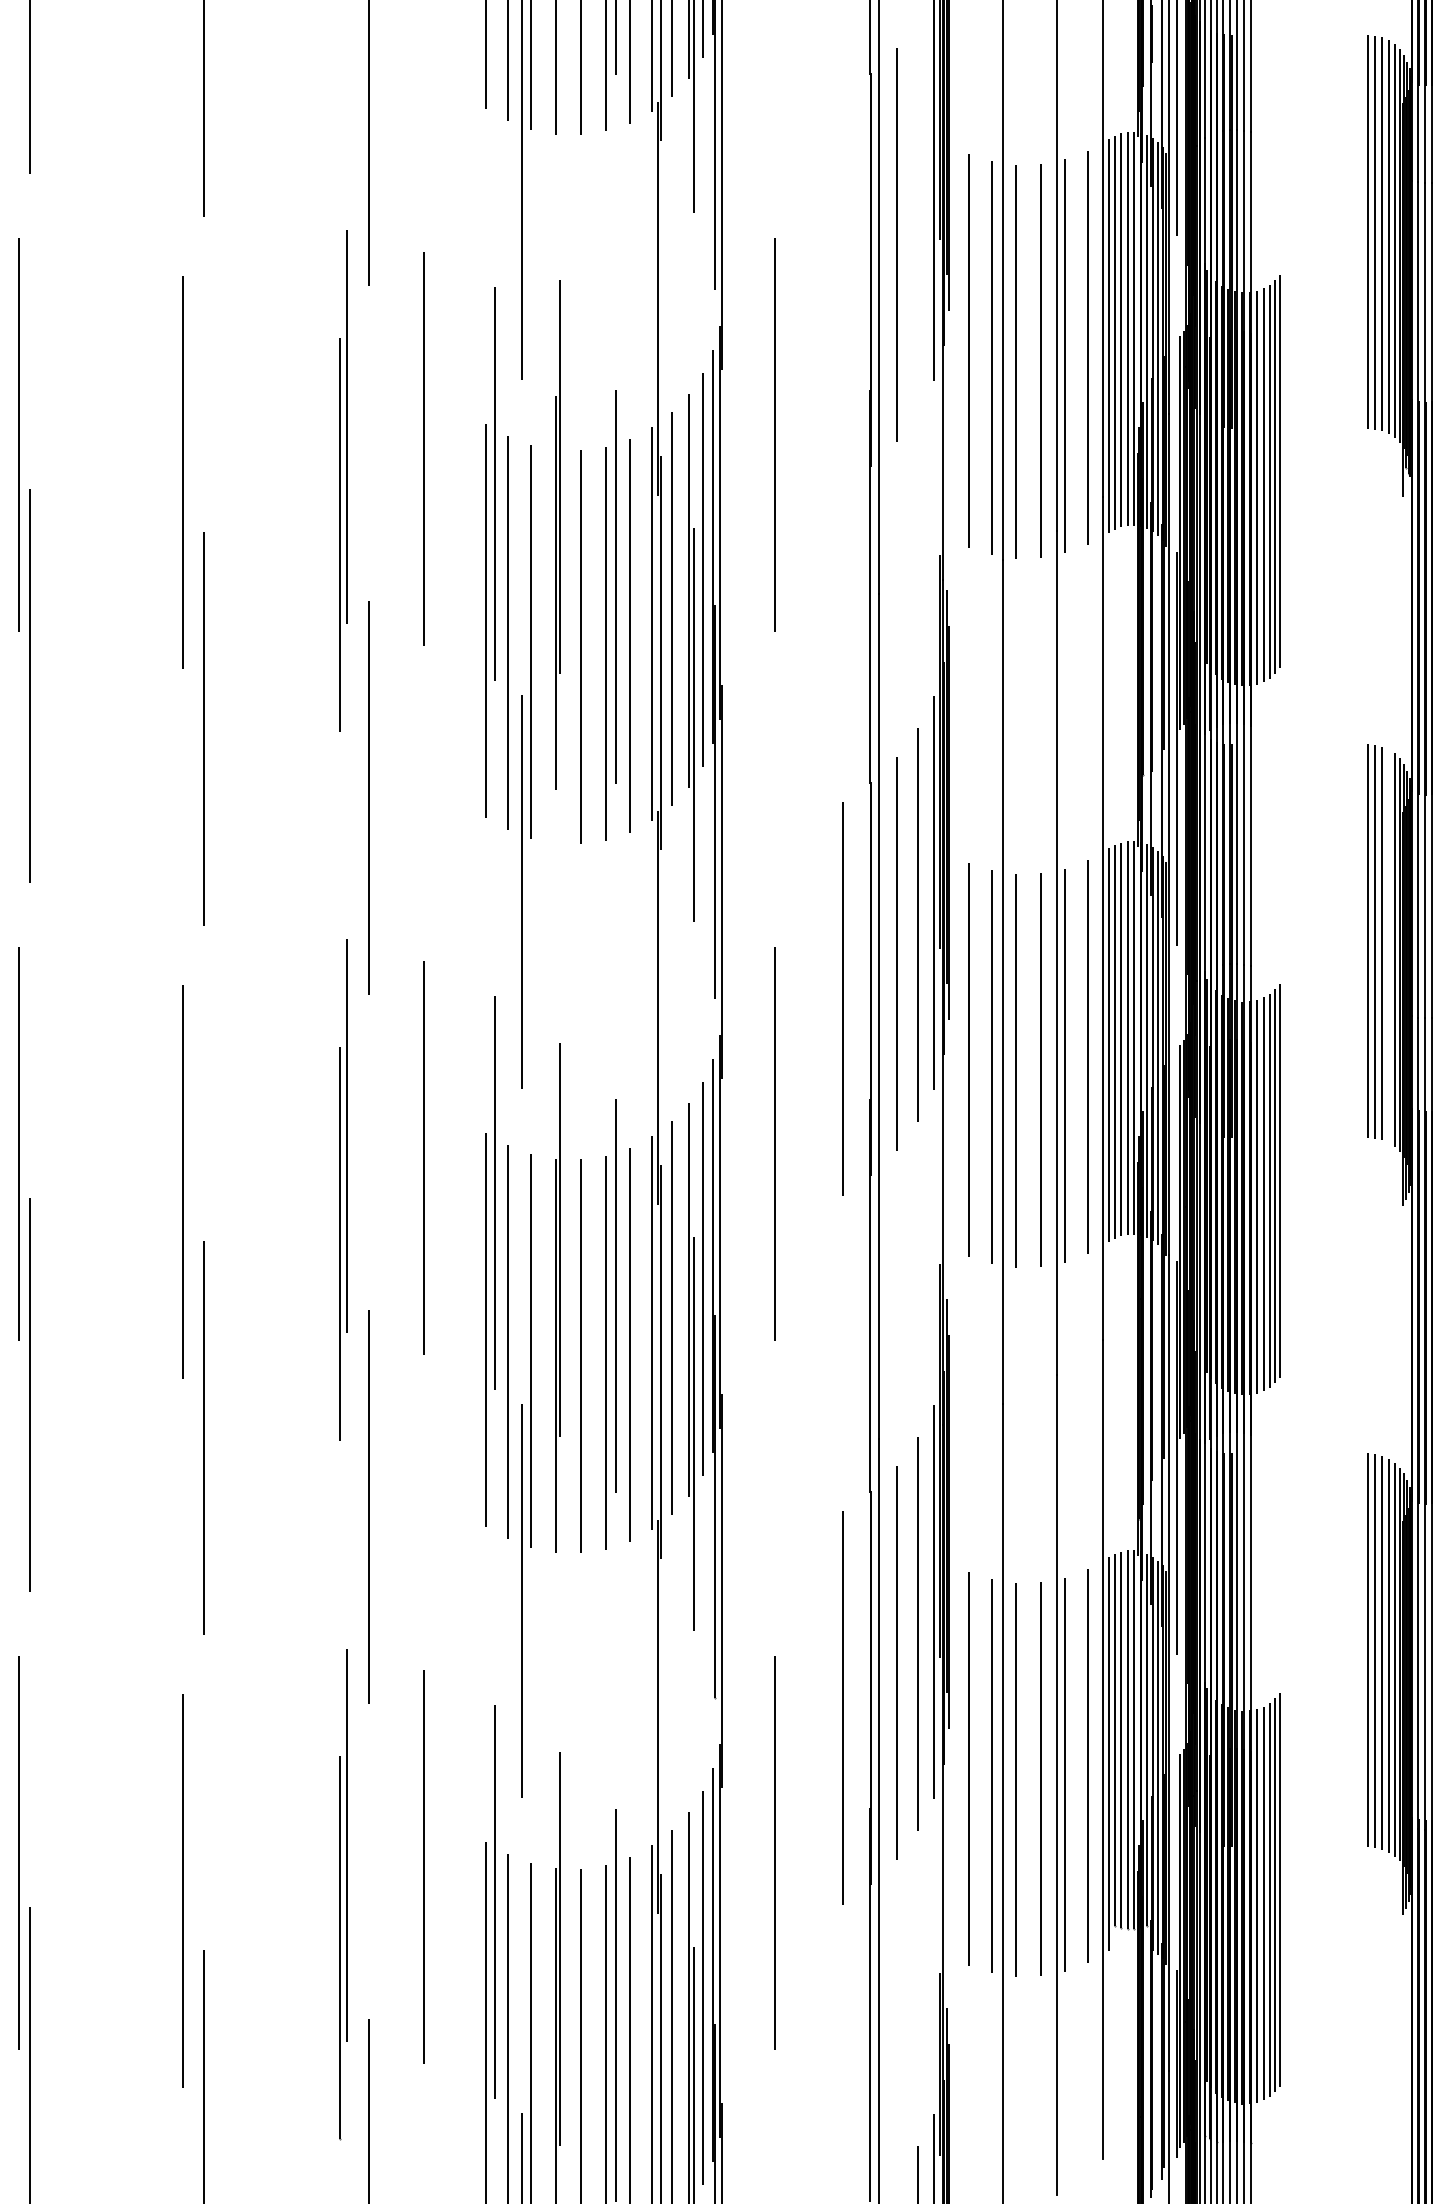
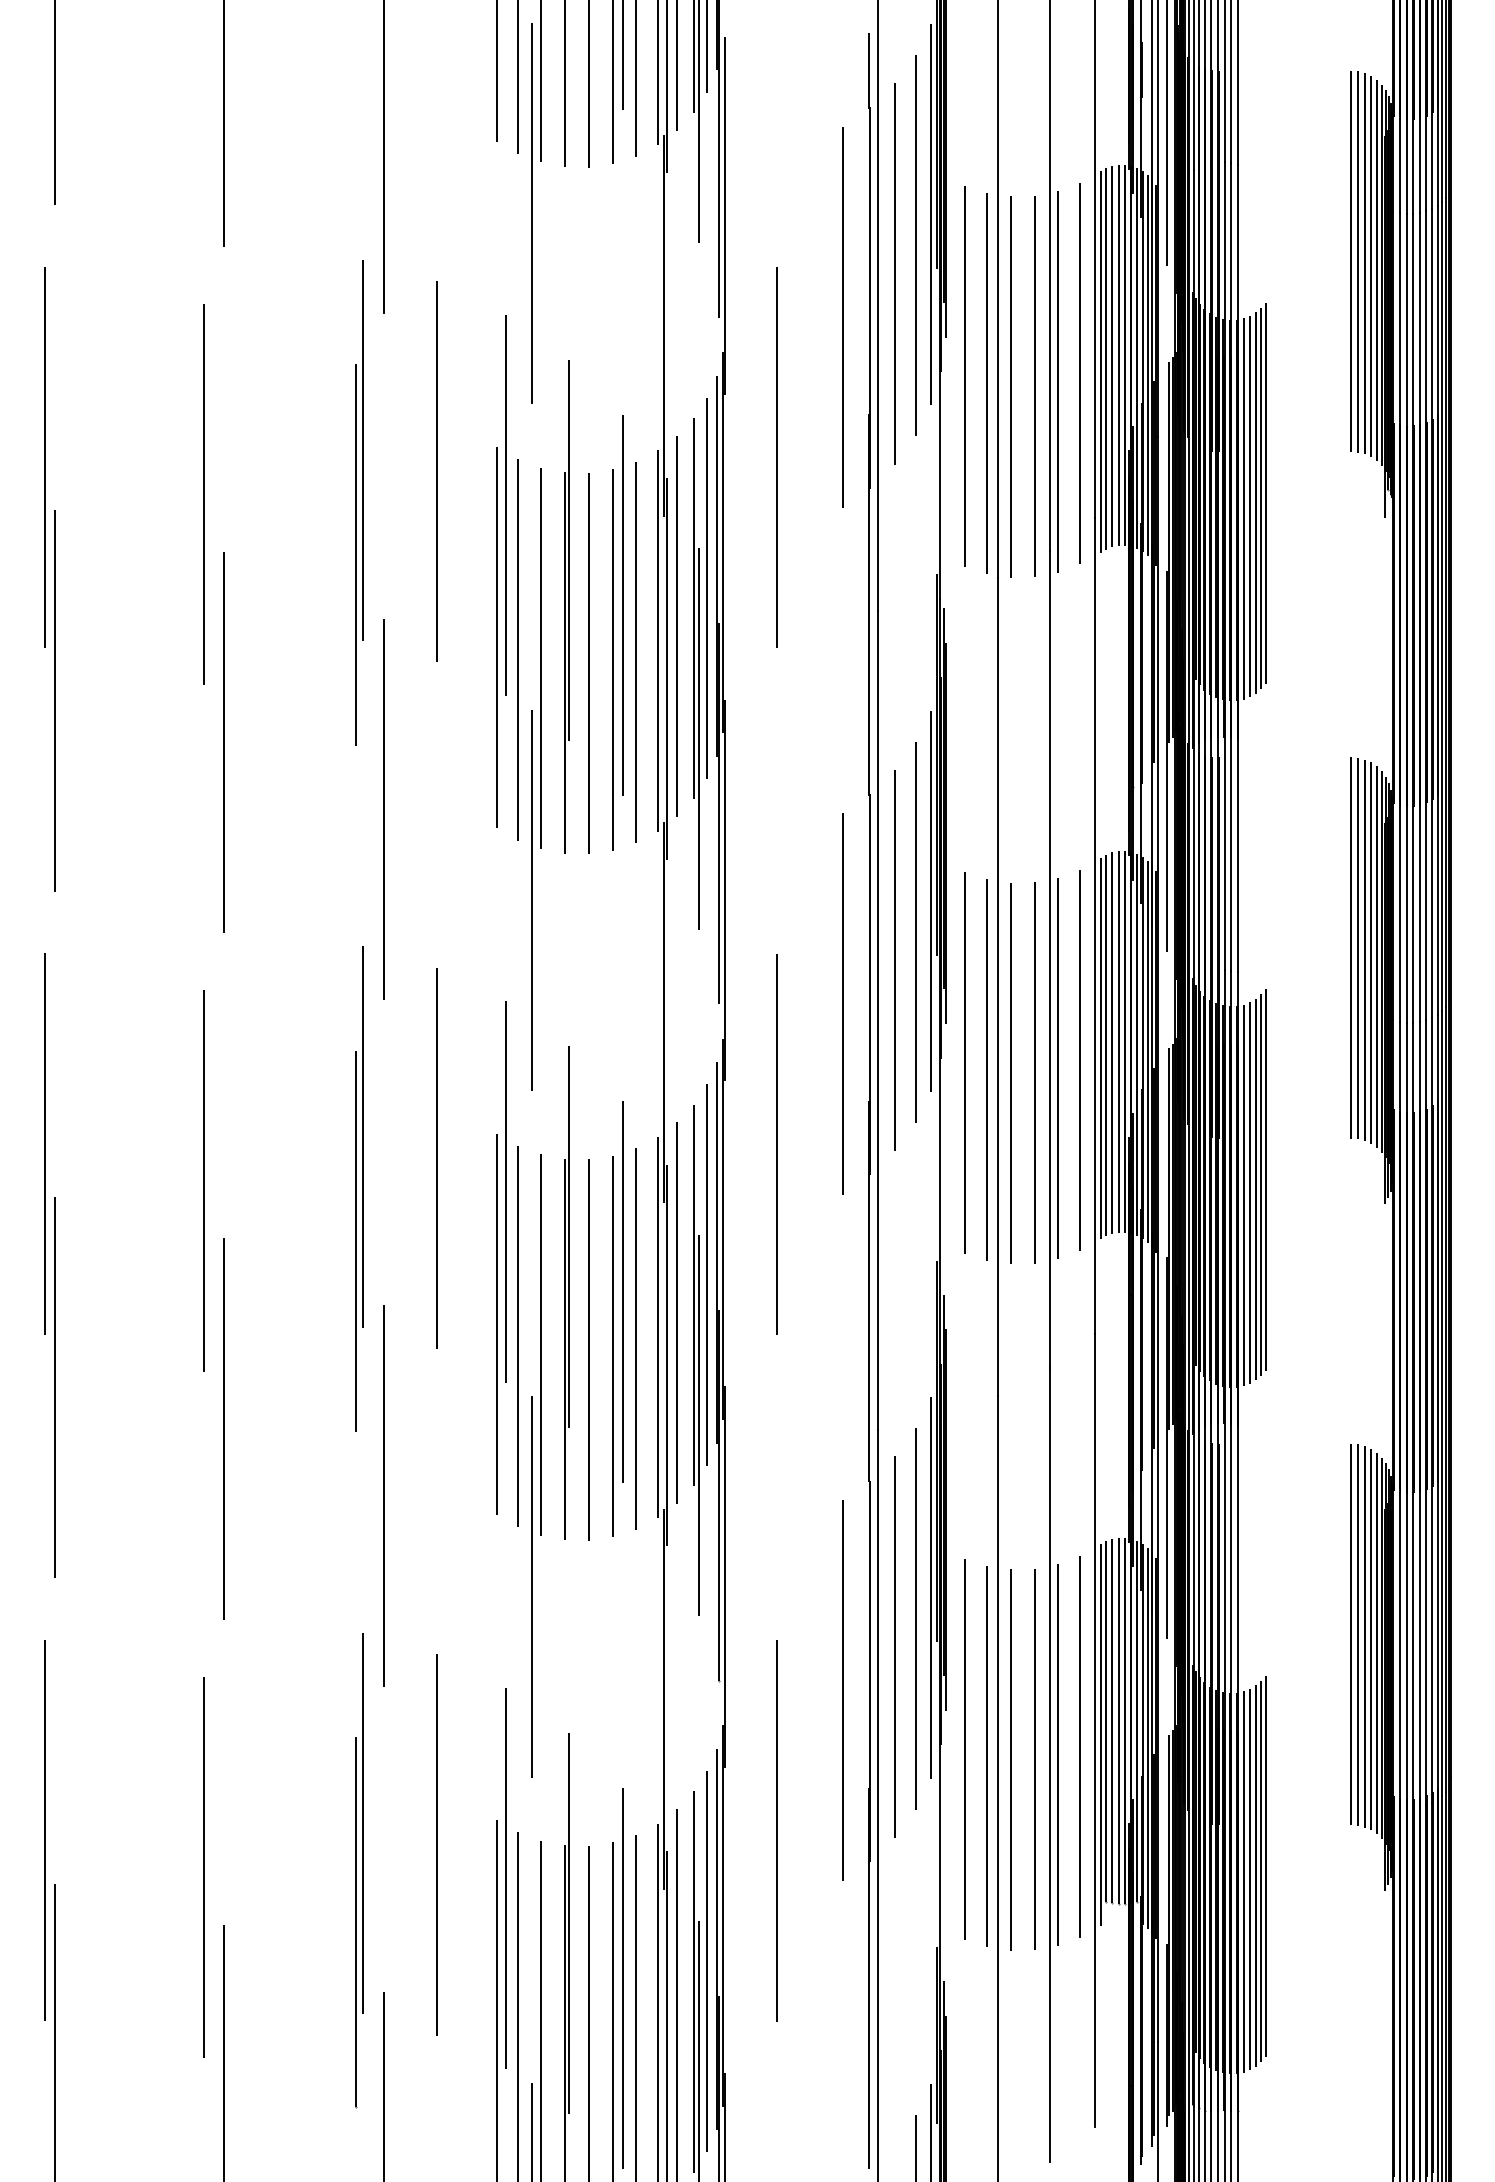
line: (917, 215) -> (915, 245), added
line: (843, 288) -> (843, 316), added
part: (557, 534) -> (566, 606), moved
line: (1388, 945) -> (1371, 952), added

